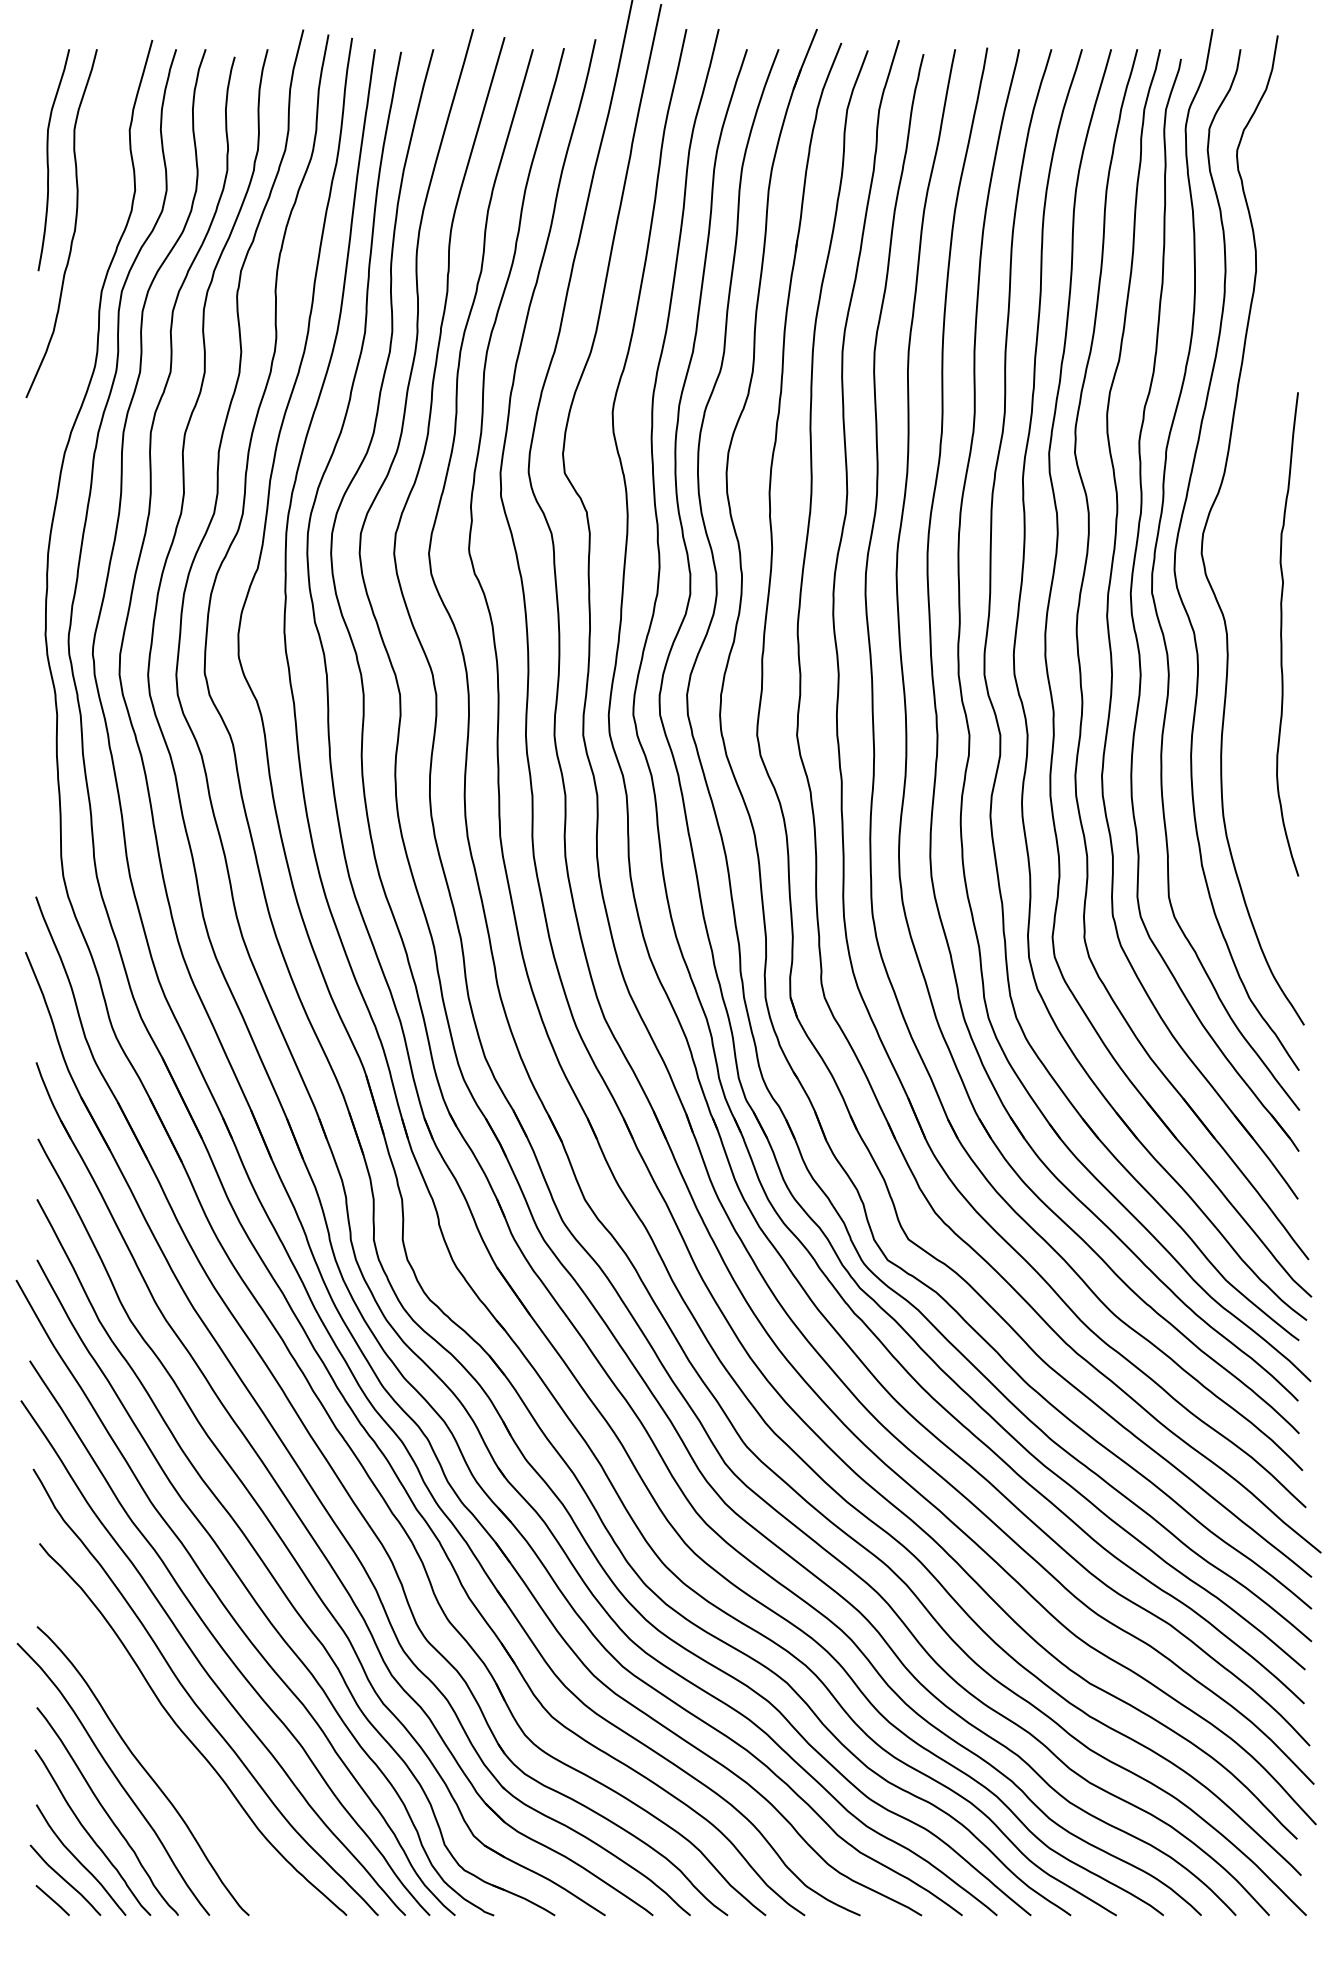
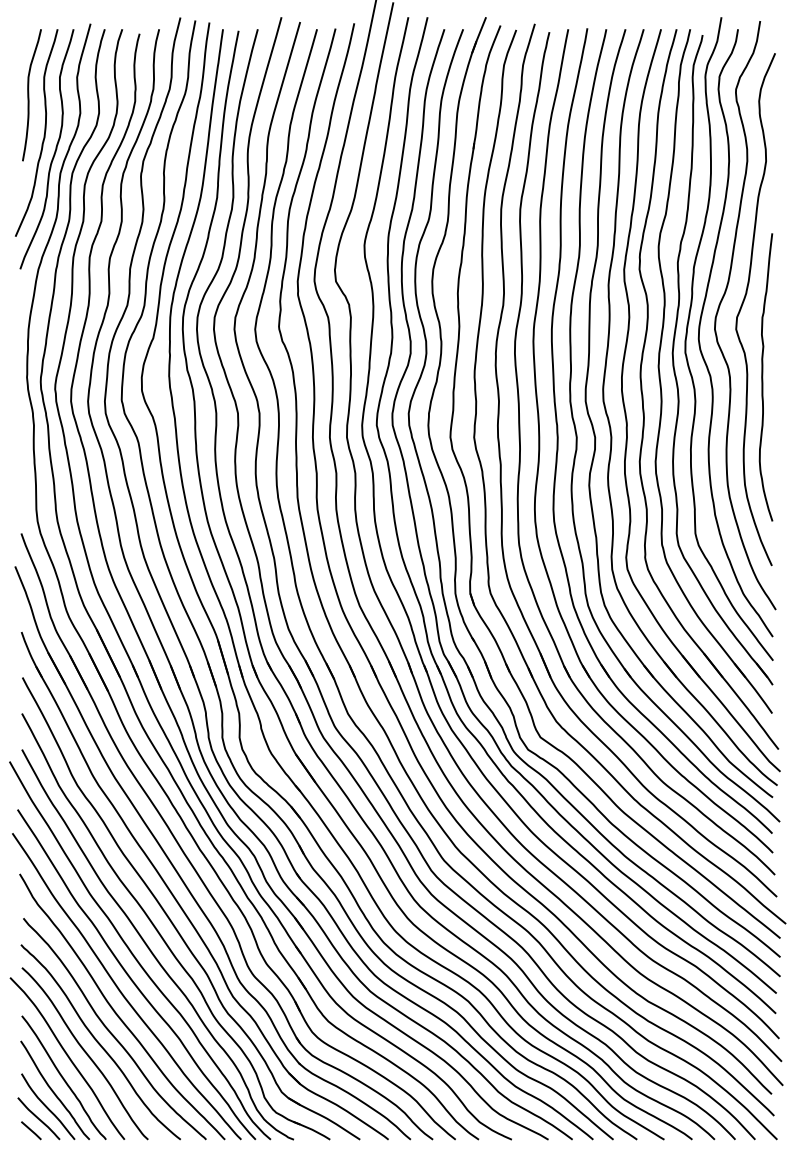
curve: (91, 253) -> (54, 150), added
curve: (1249, 511) -> (743, 304), added
curve: (167, 1752) -> (99, 1042), added

